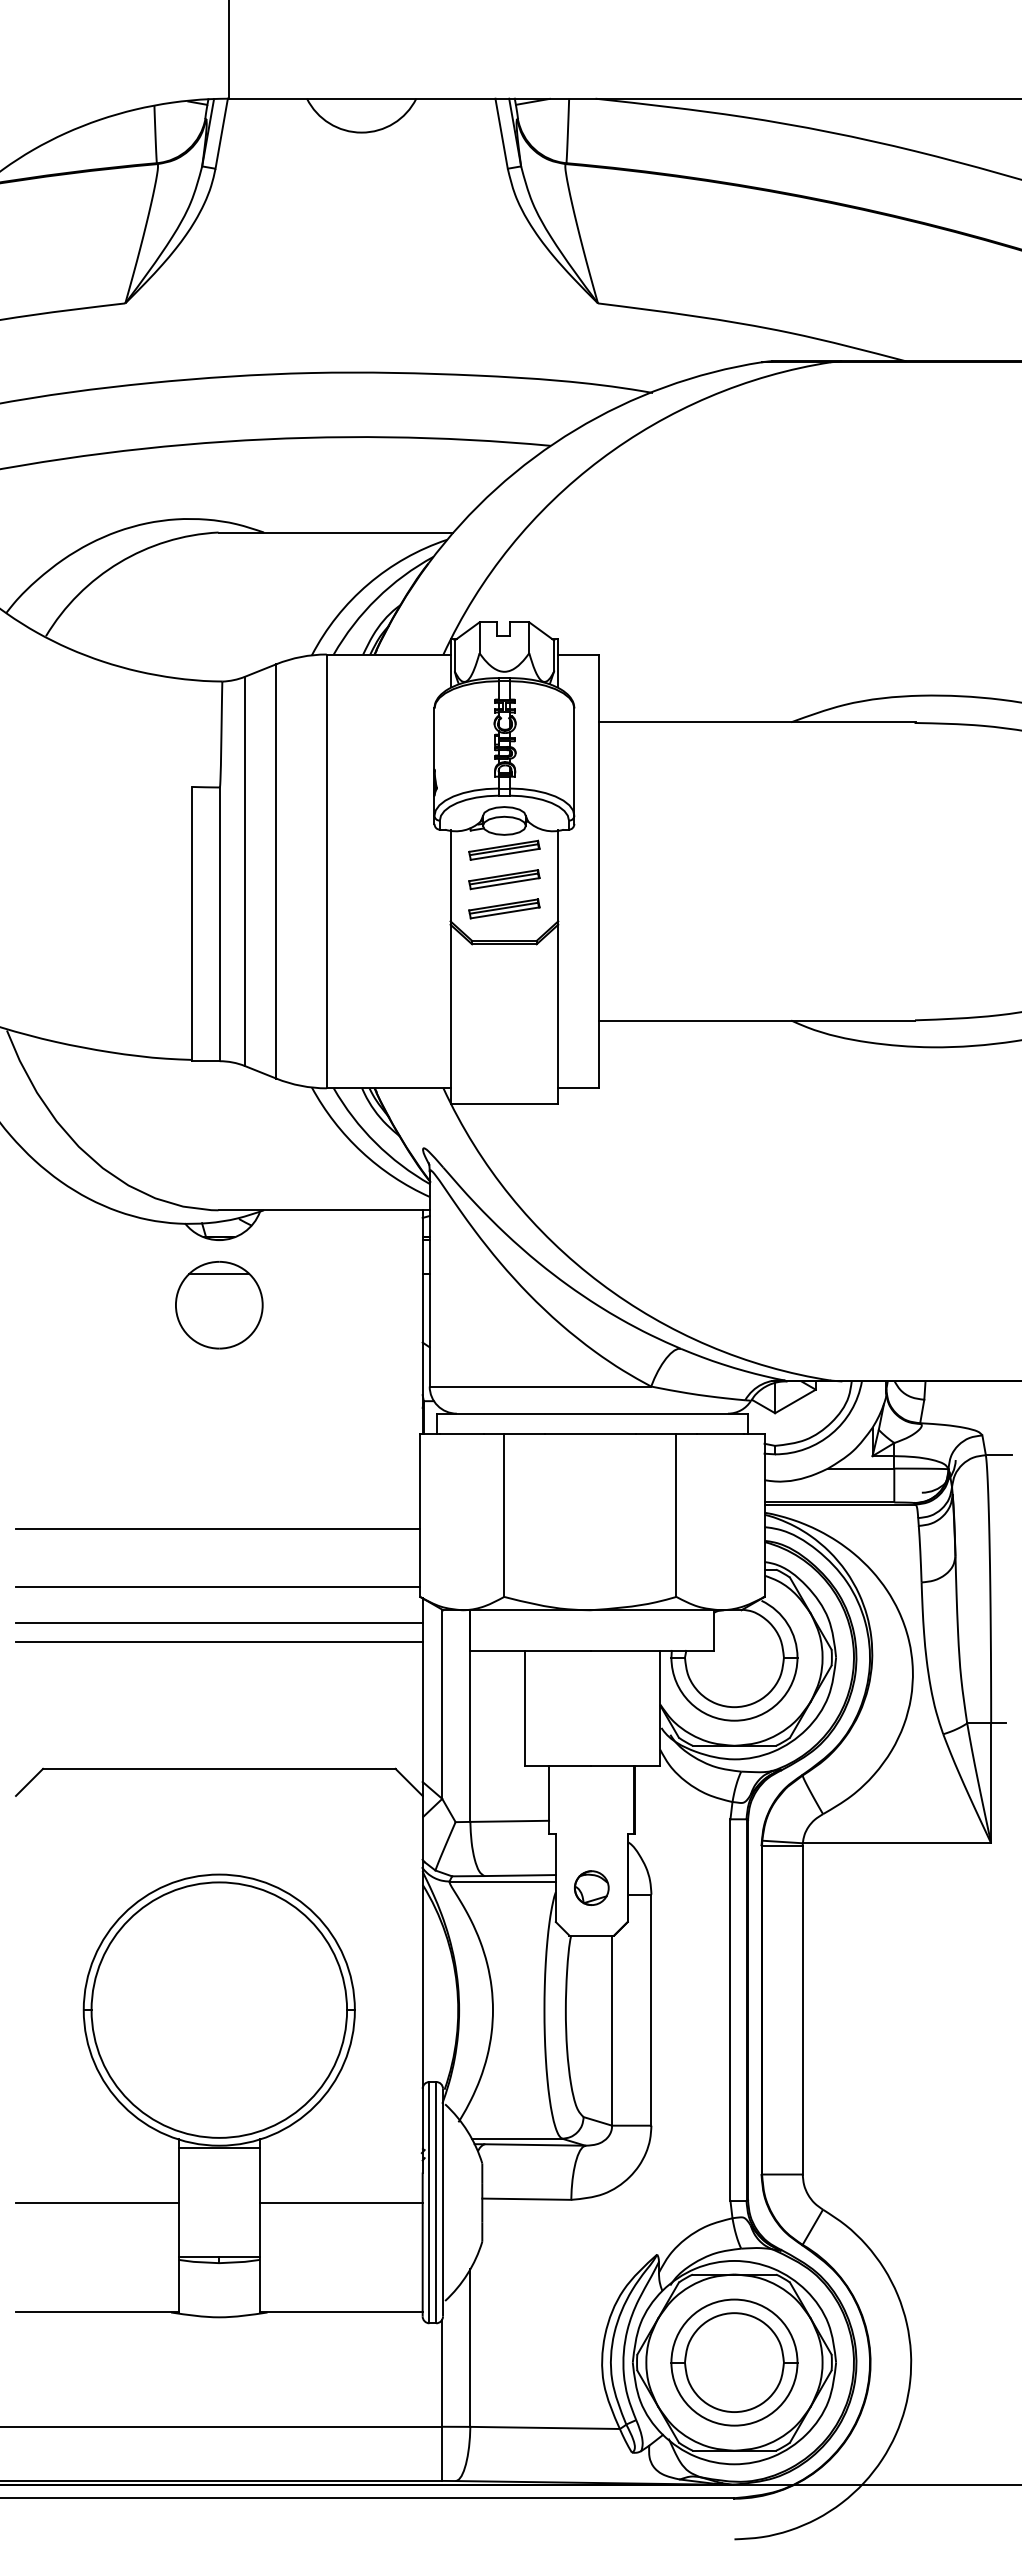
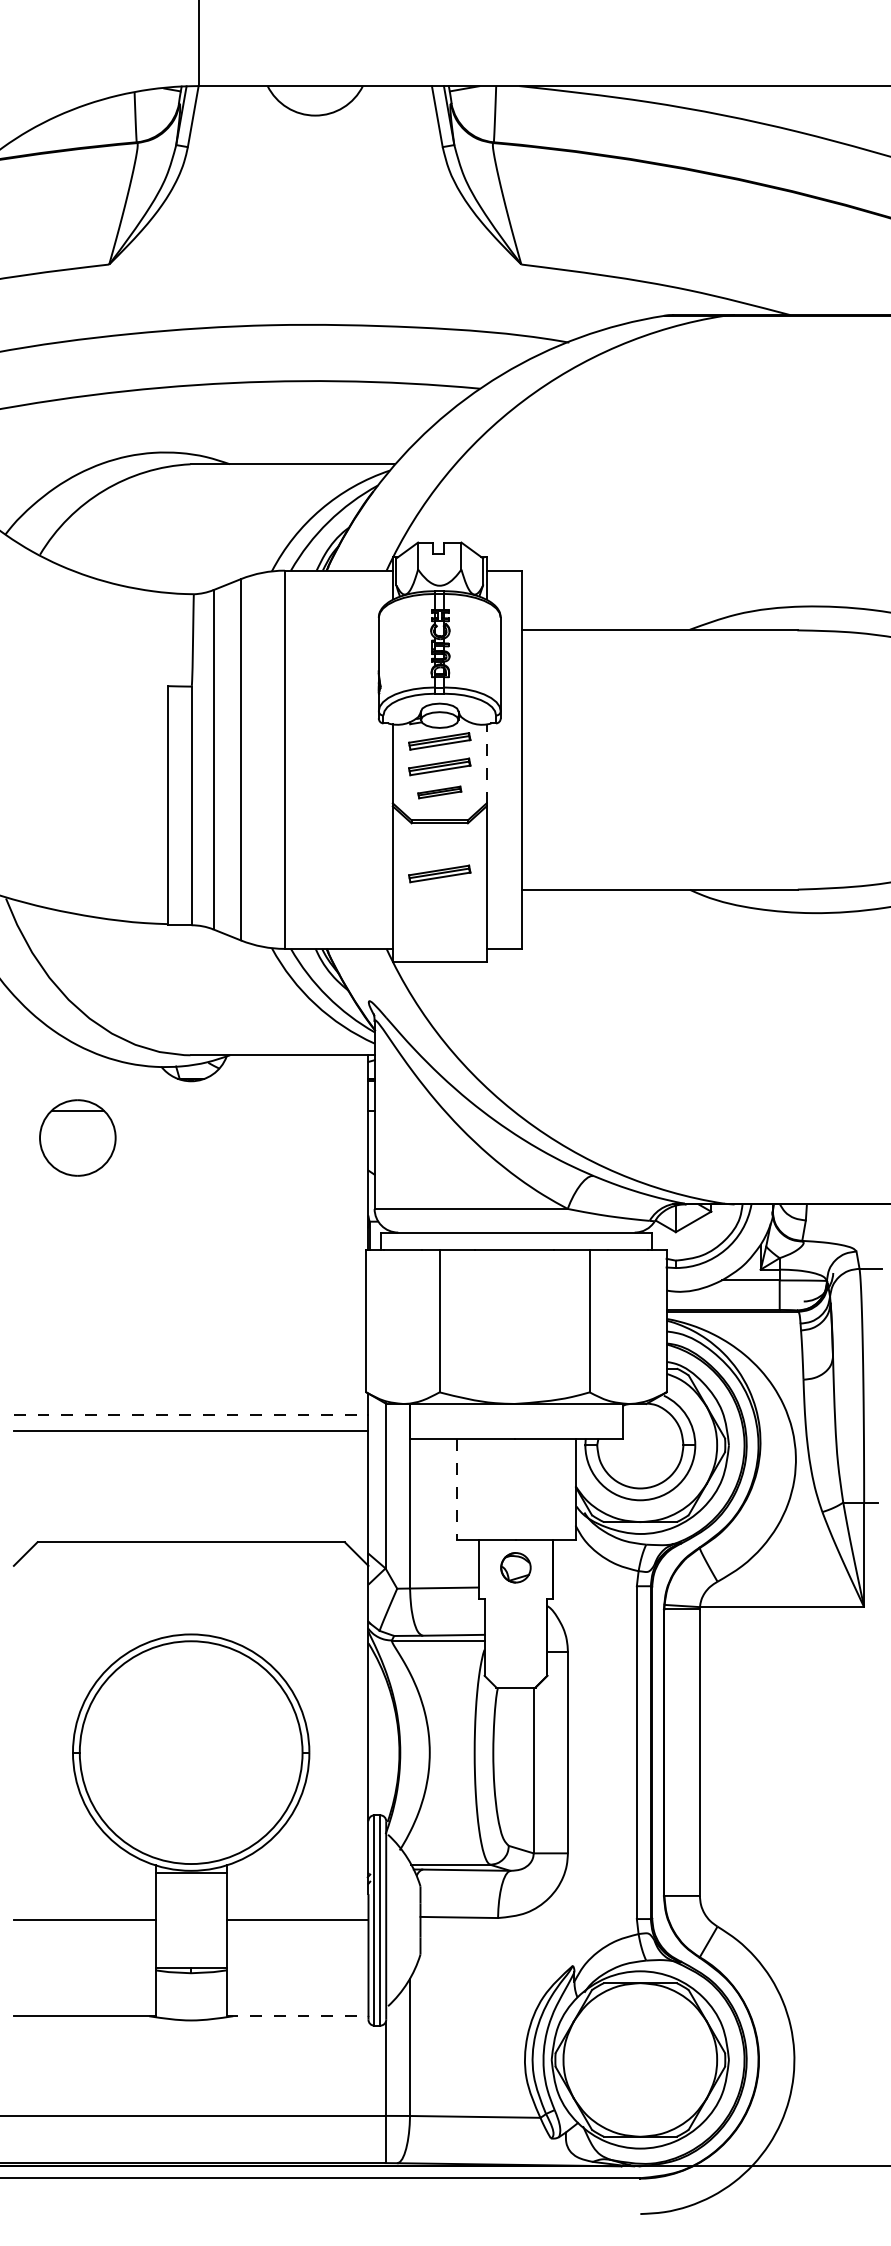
line: (558, 875) -> (486, 763), solid -> dashed
part: (504, 908) -> (439, 792), size x0.7
part: (504, 1001) -> (439, 873), added
part: (219, 1305) -> (77, 1138), moved
line: (217, 1529) -> (189, 1333), removed
line: (217, 1586) -> (189, 1383), removed
line: (219, 1622) -> (191, 1414), solid -> dashed
line: (524, 1708) -> (457, 1489), solid -> dashed
part: (591, 1887) -> (515, 1567), moved
line: (341, 2312) -> (297, 2016), solid -> dashed
part: (734, 2362) -> (640, 2059), removed

